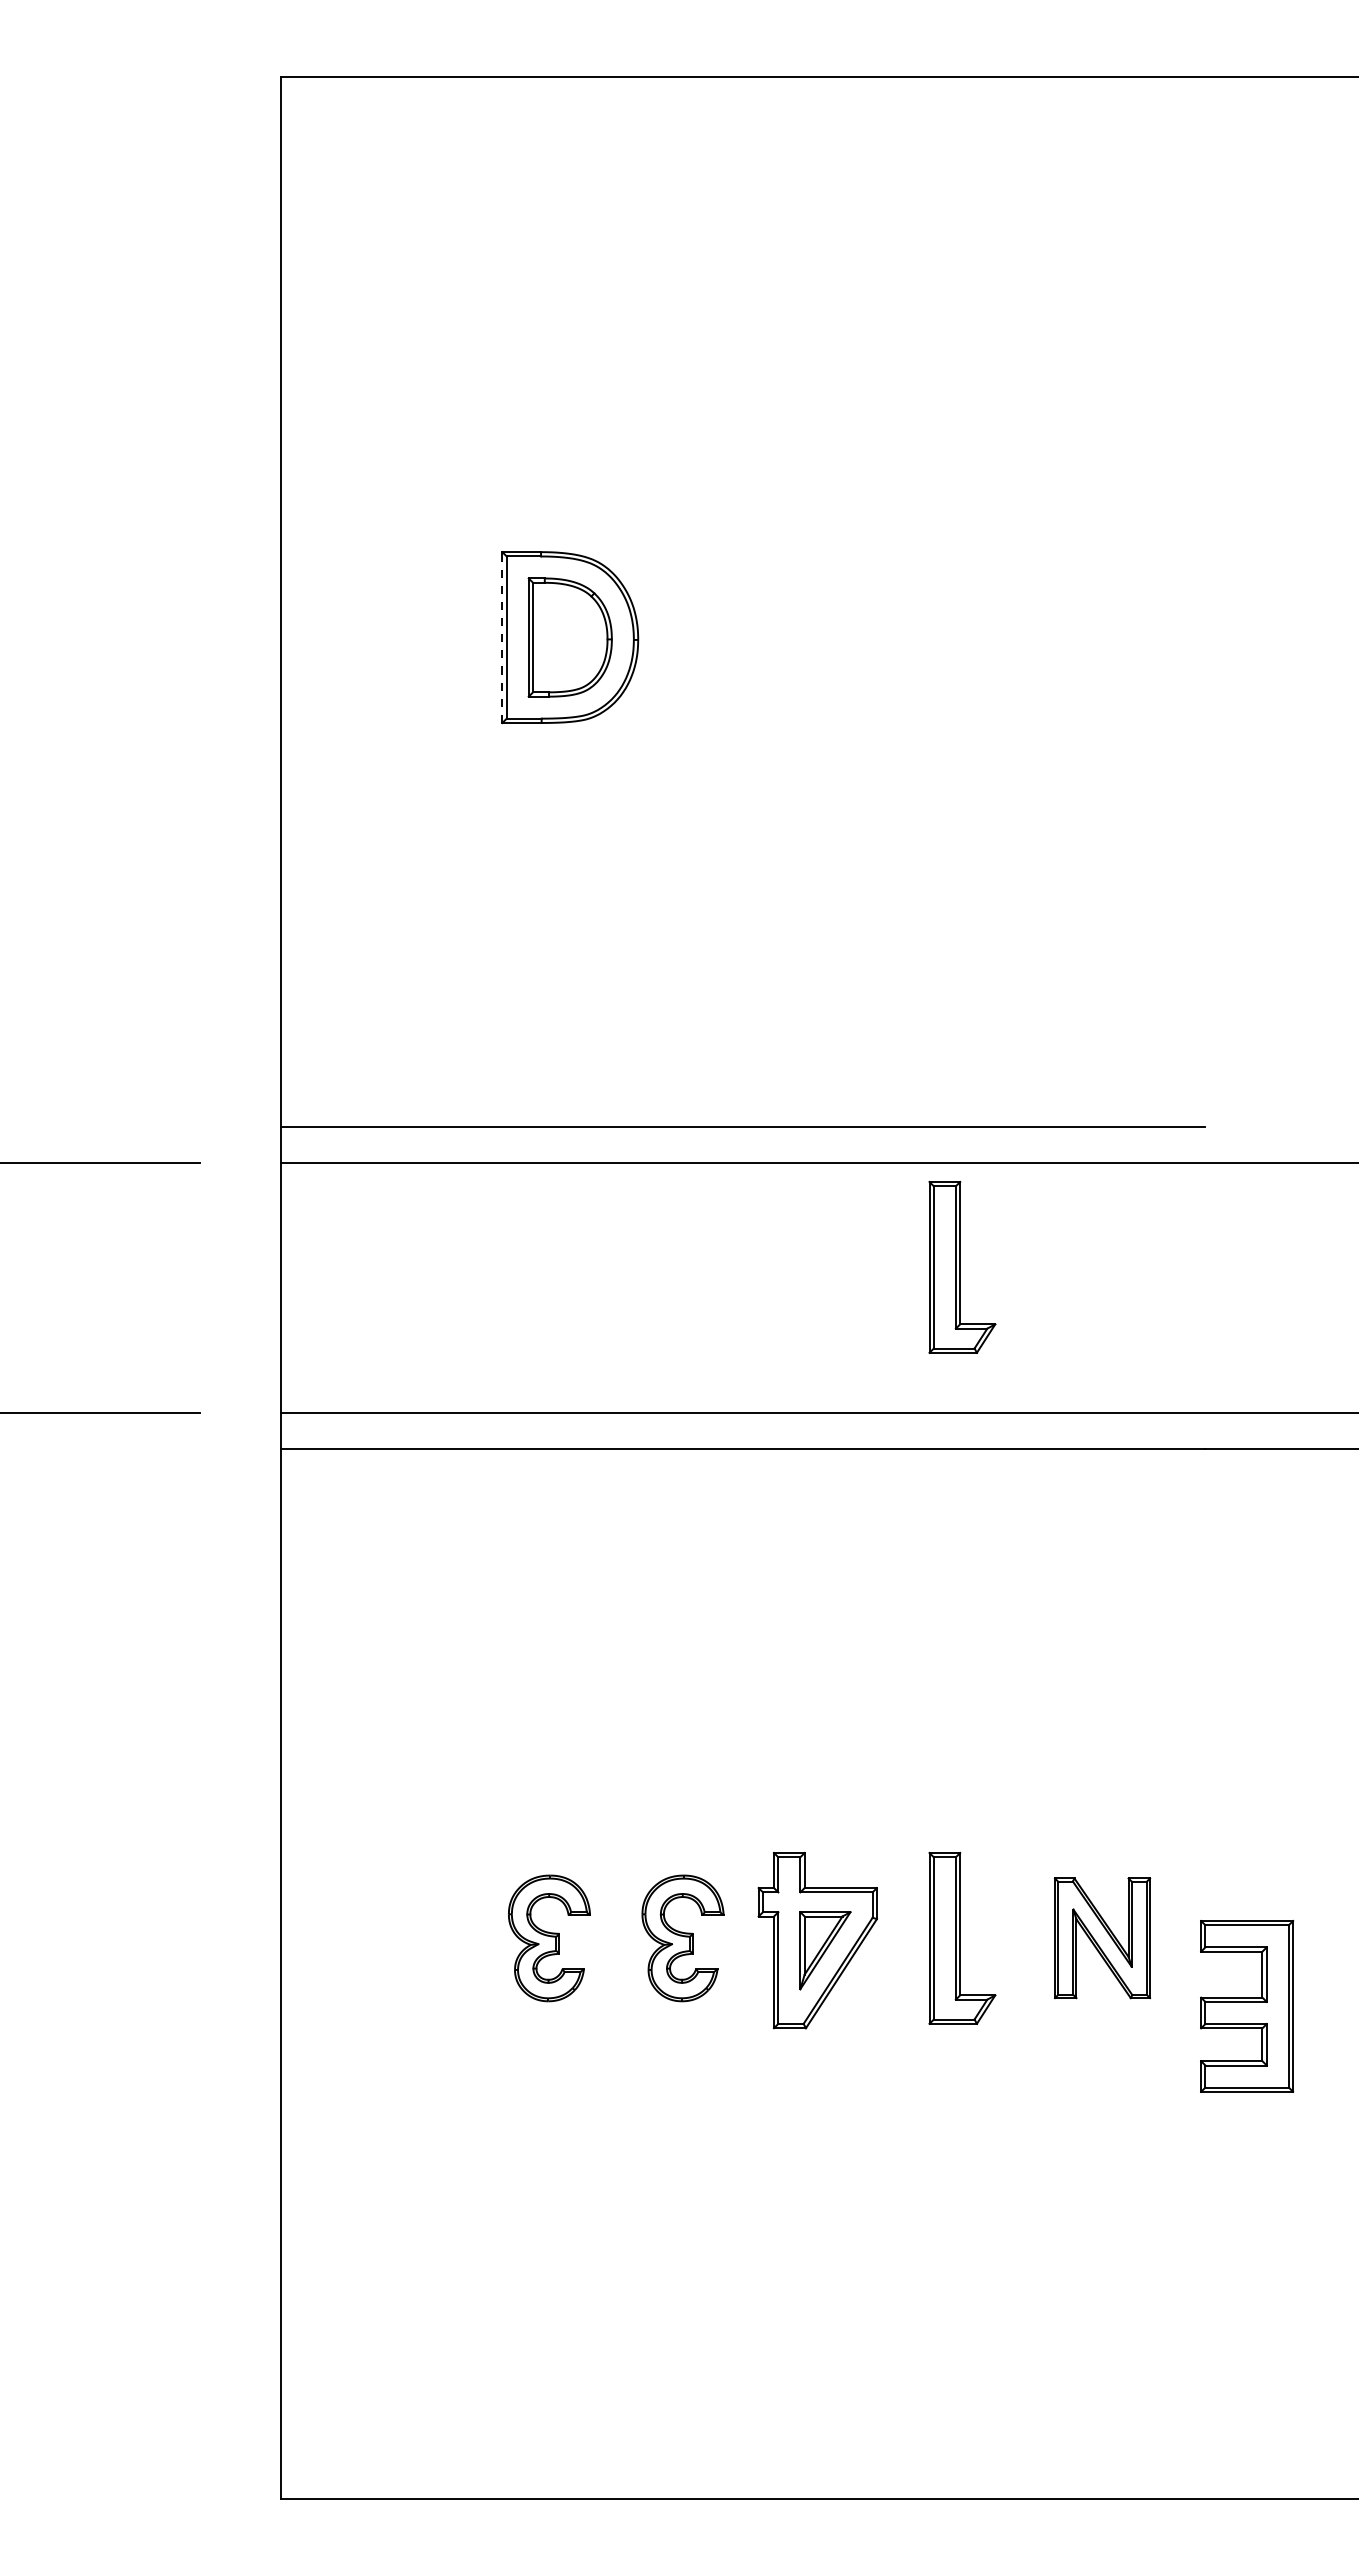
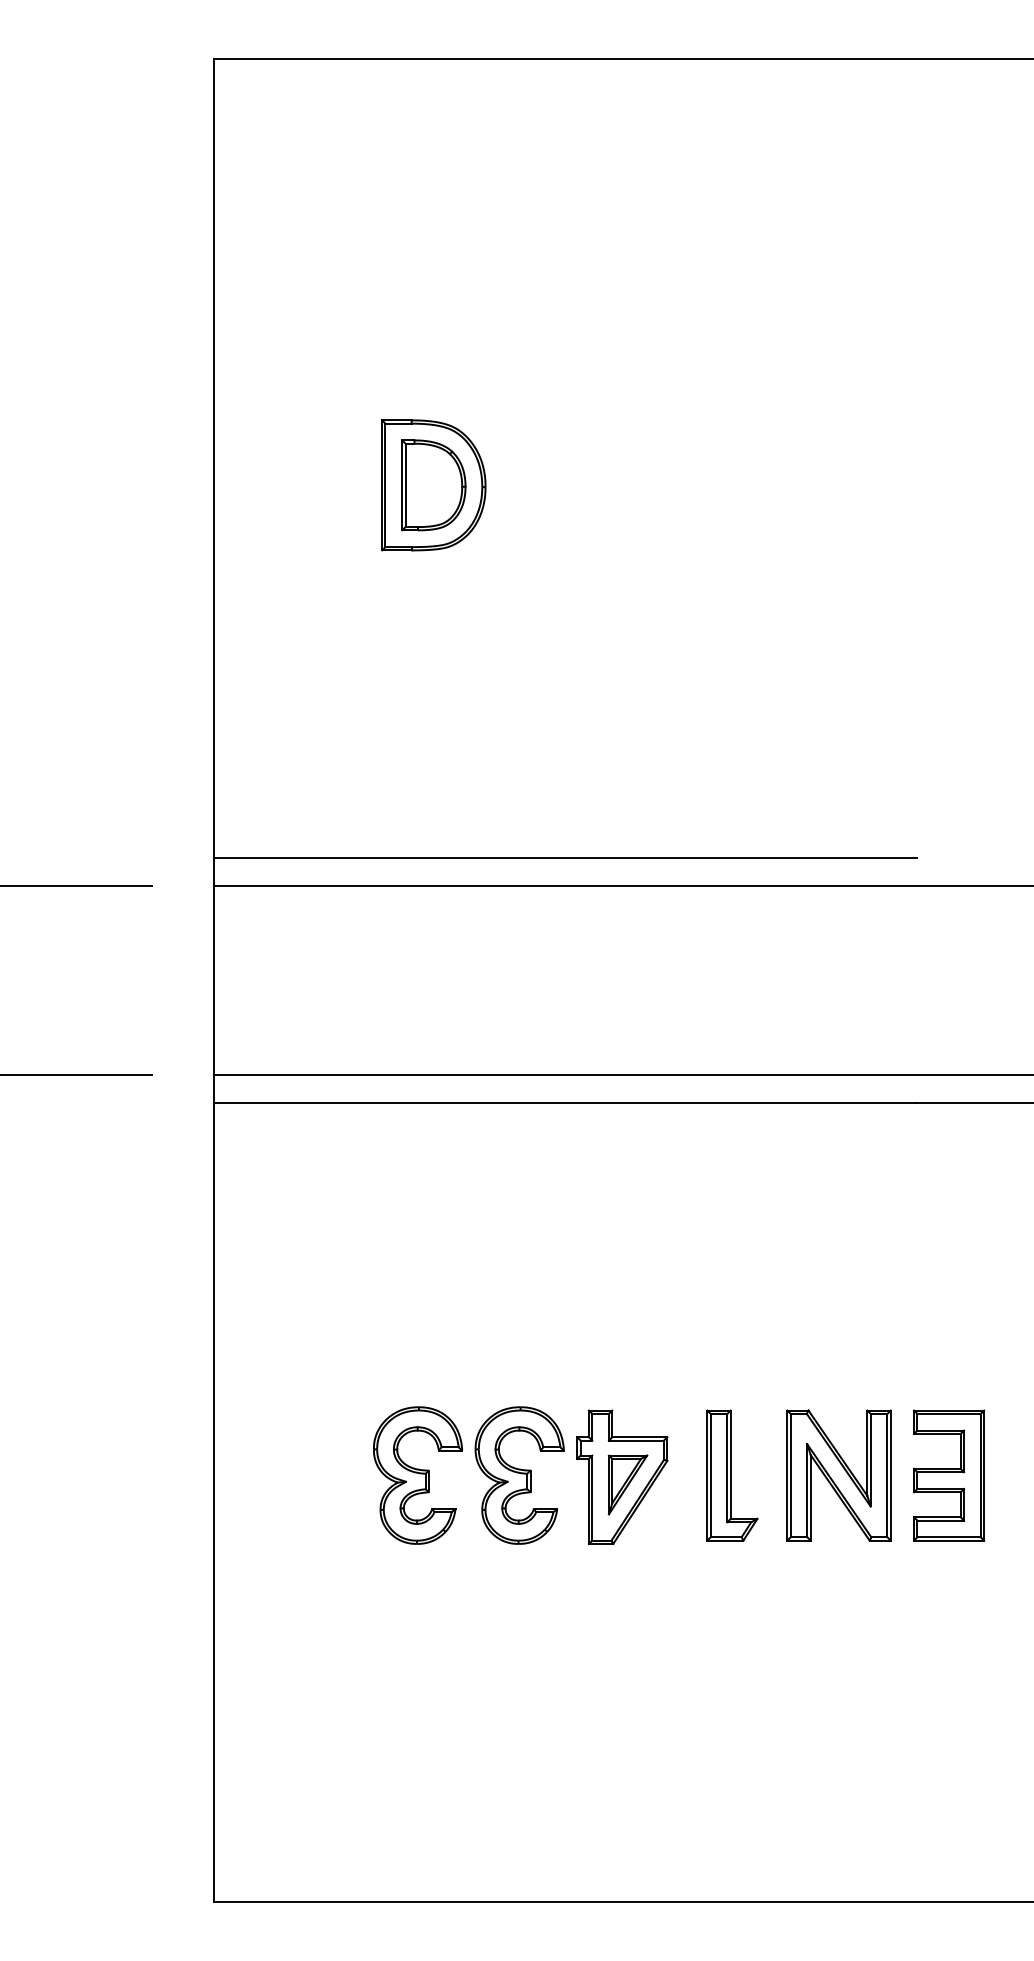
line: (502, 637) -> (382, 485), dashed -> solid
part: (962, 1266) -> (732, 964), removed
part: (1102, 1937) -> (838, 1474), size x1.43
part: (549, 1938) -> (418, 1475), size x1.43
part: (682, 1938) -> (519, 1475), size x1.43
part: (1247, 2006) -> (949, 1475), moved

